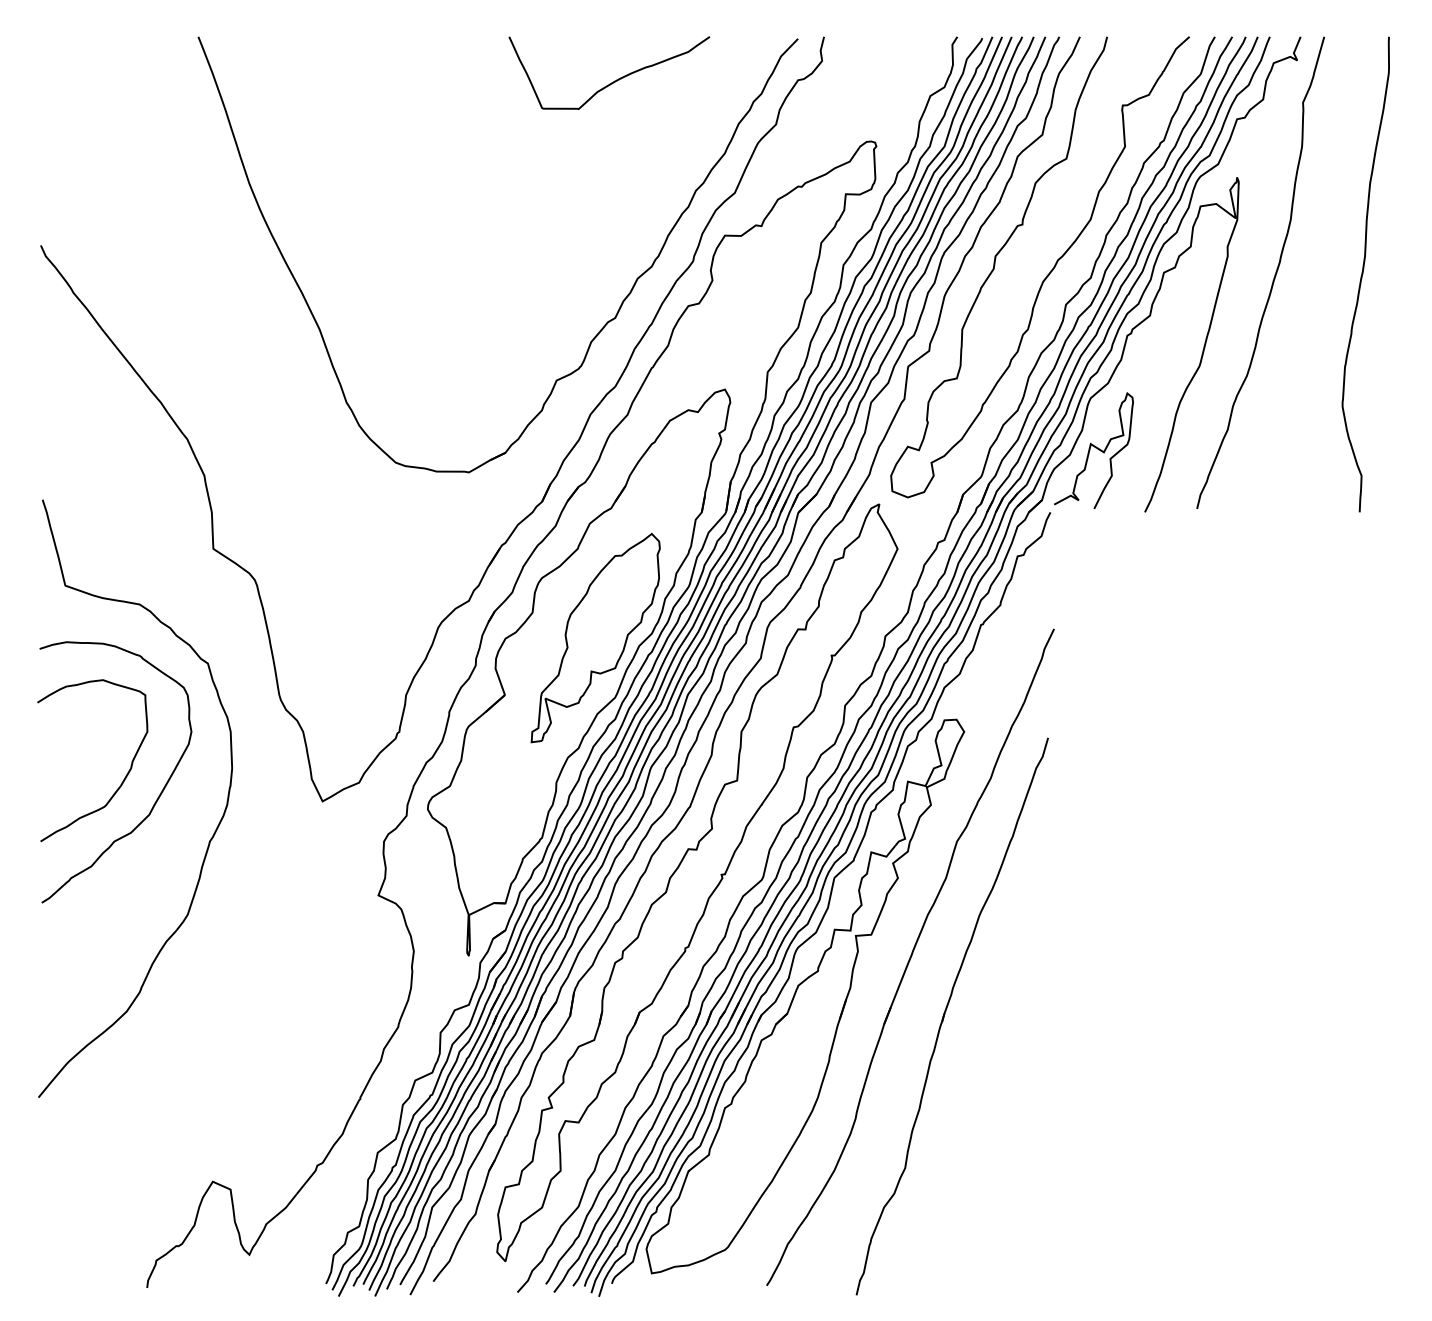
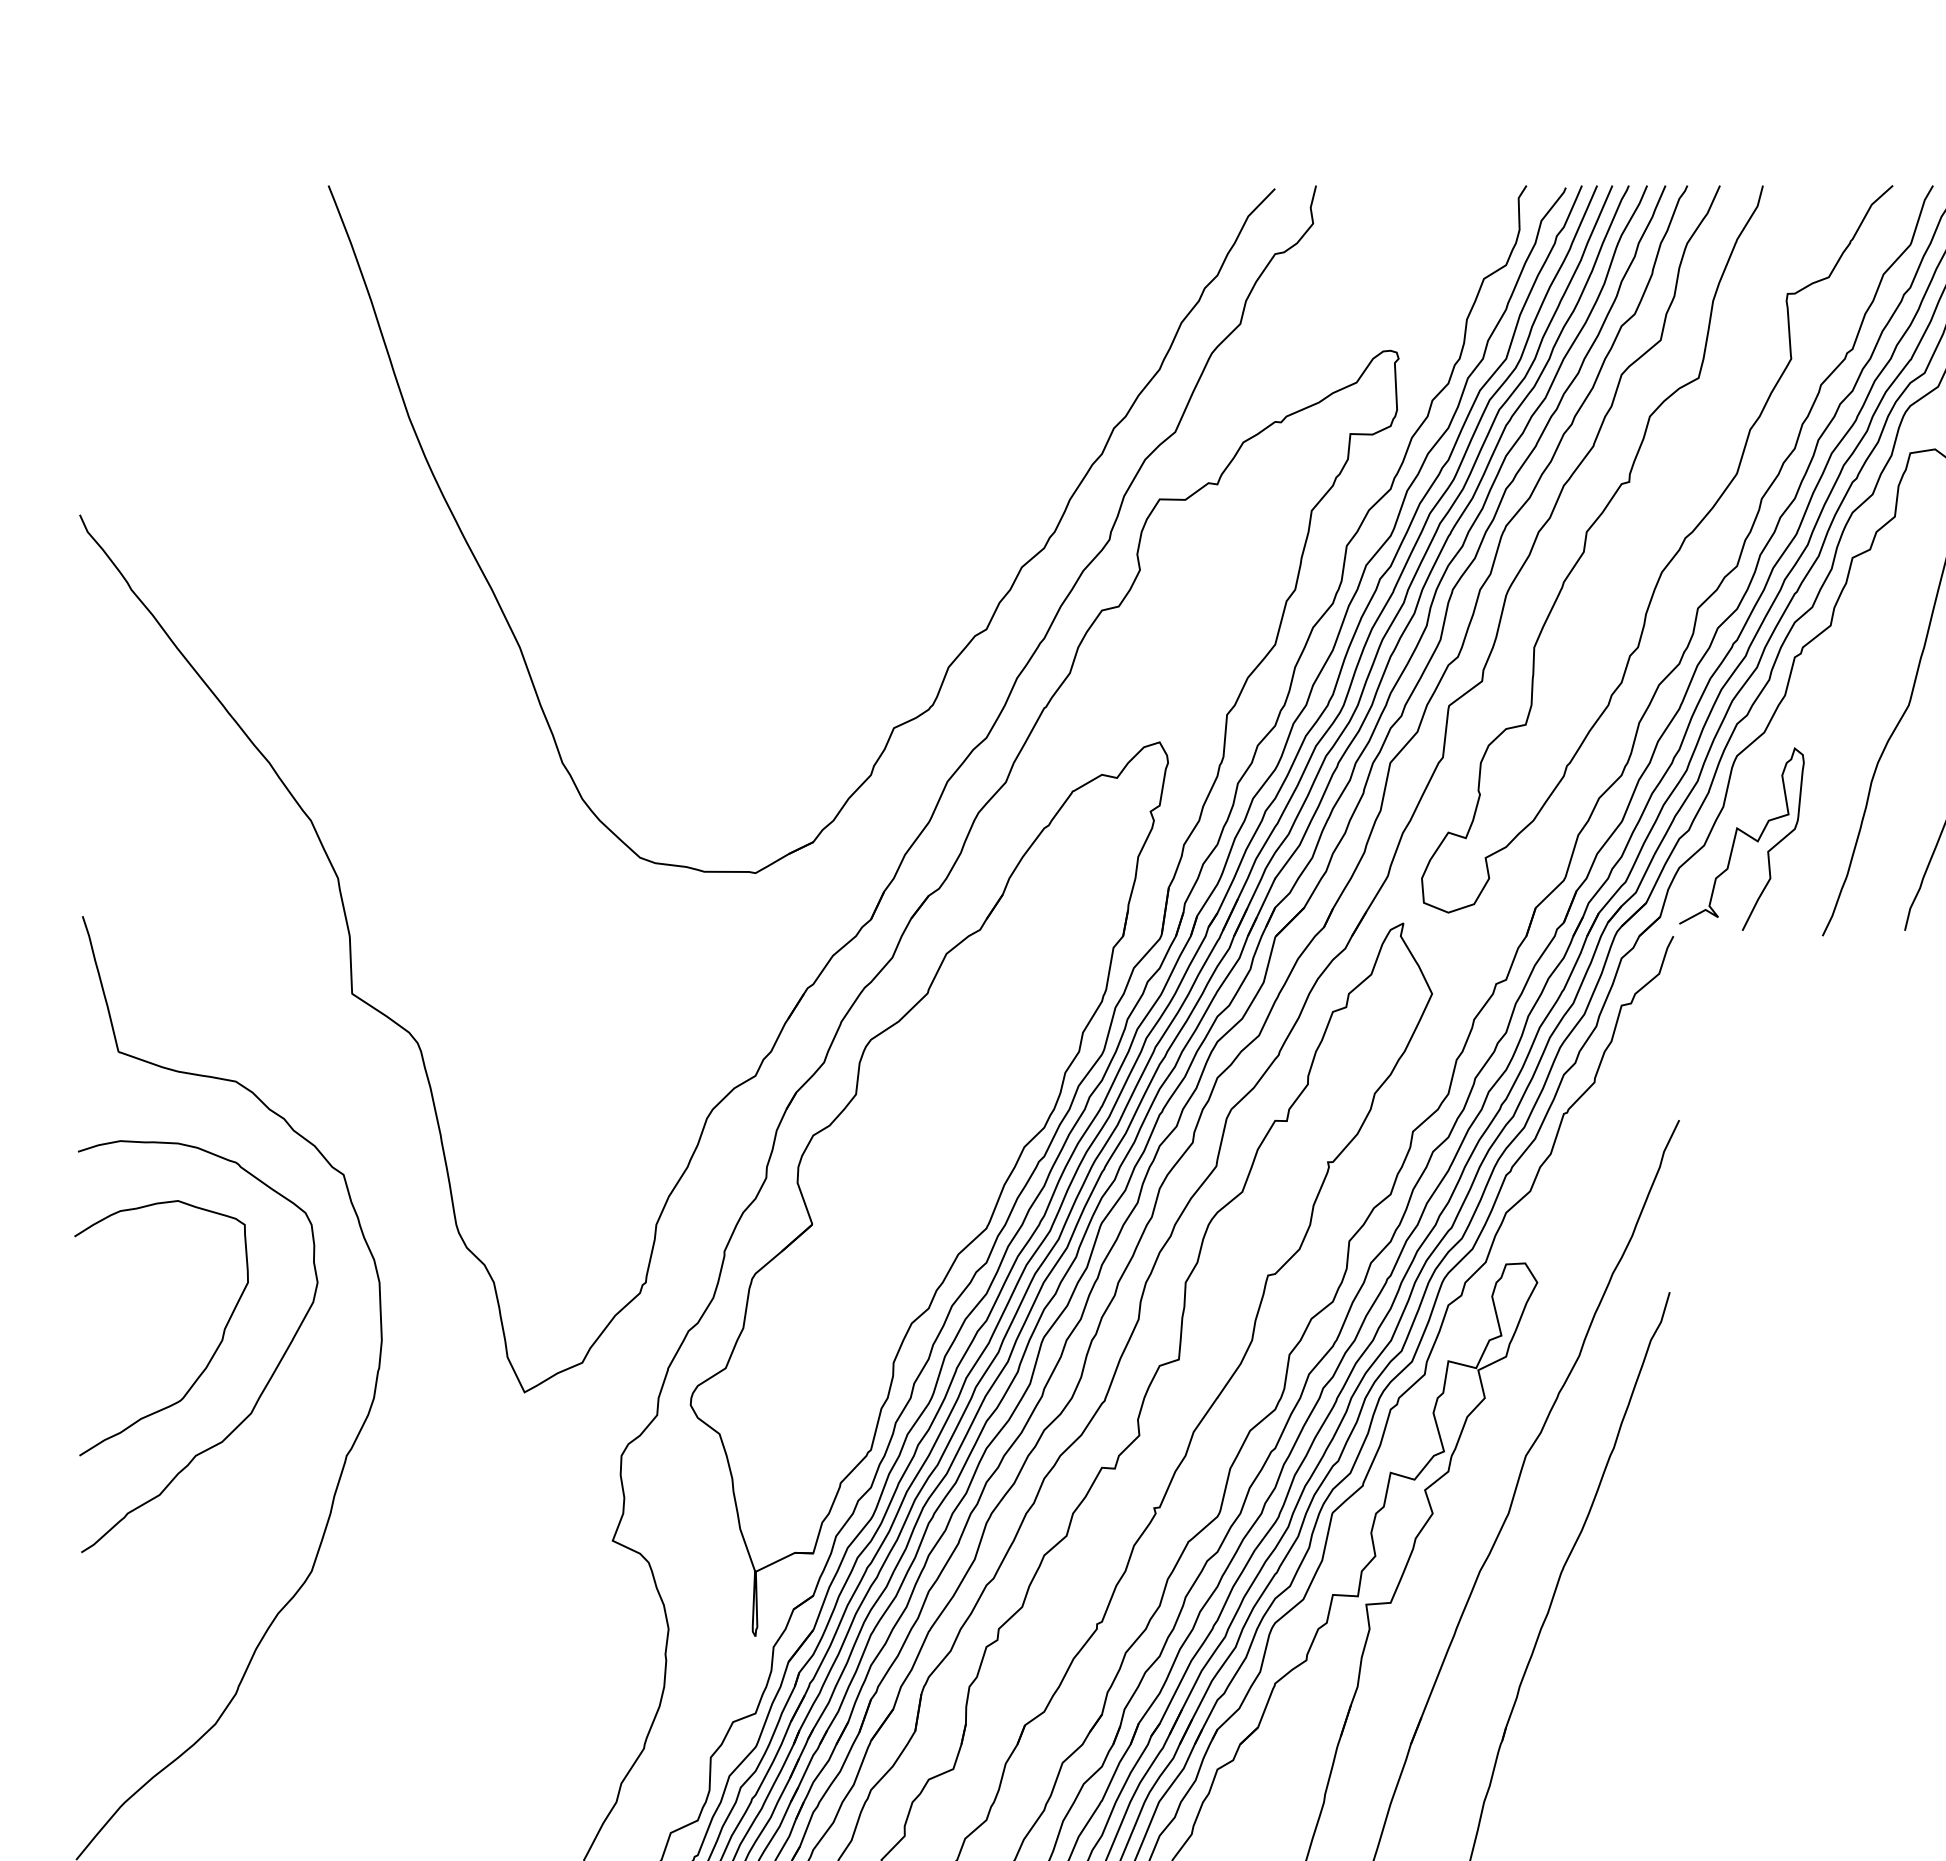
curve: (614, 80) -> (985, 254), removed
part: (595, 638) -> (955, 1135), removed

